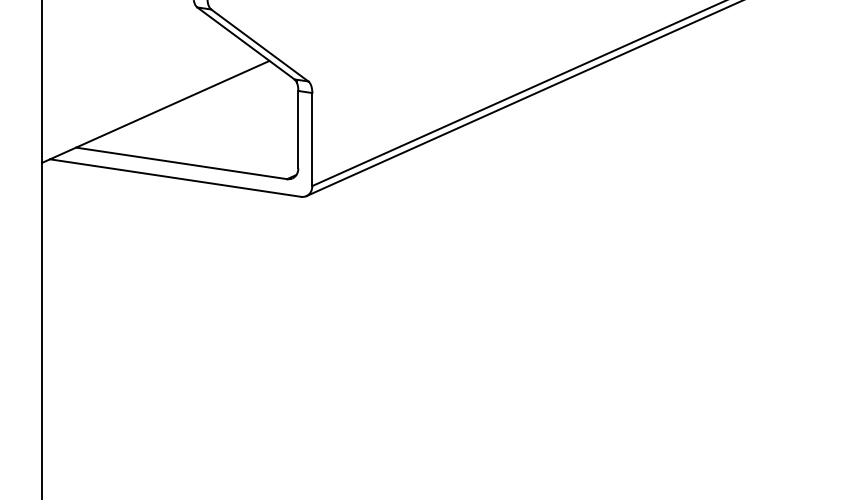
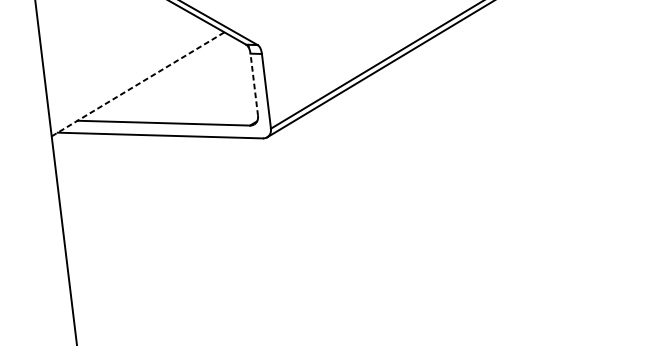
line: (155, 111) -> (137, 84), solid -> dashed
line: (298, 129) -> (254, 84), solid -> dashed

